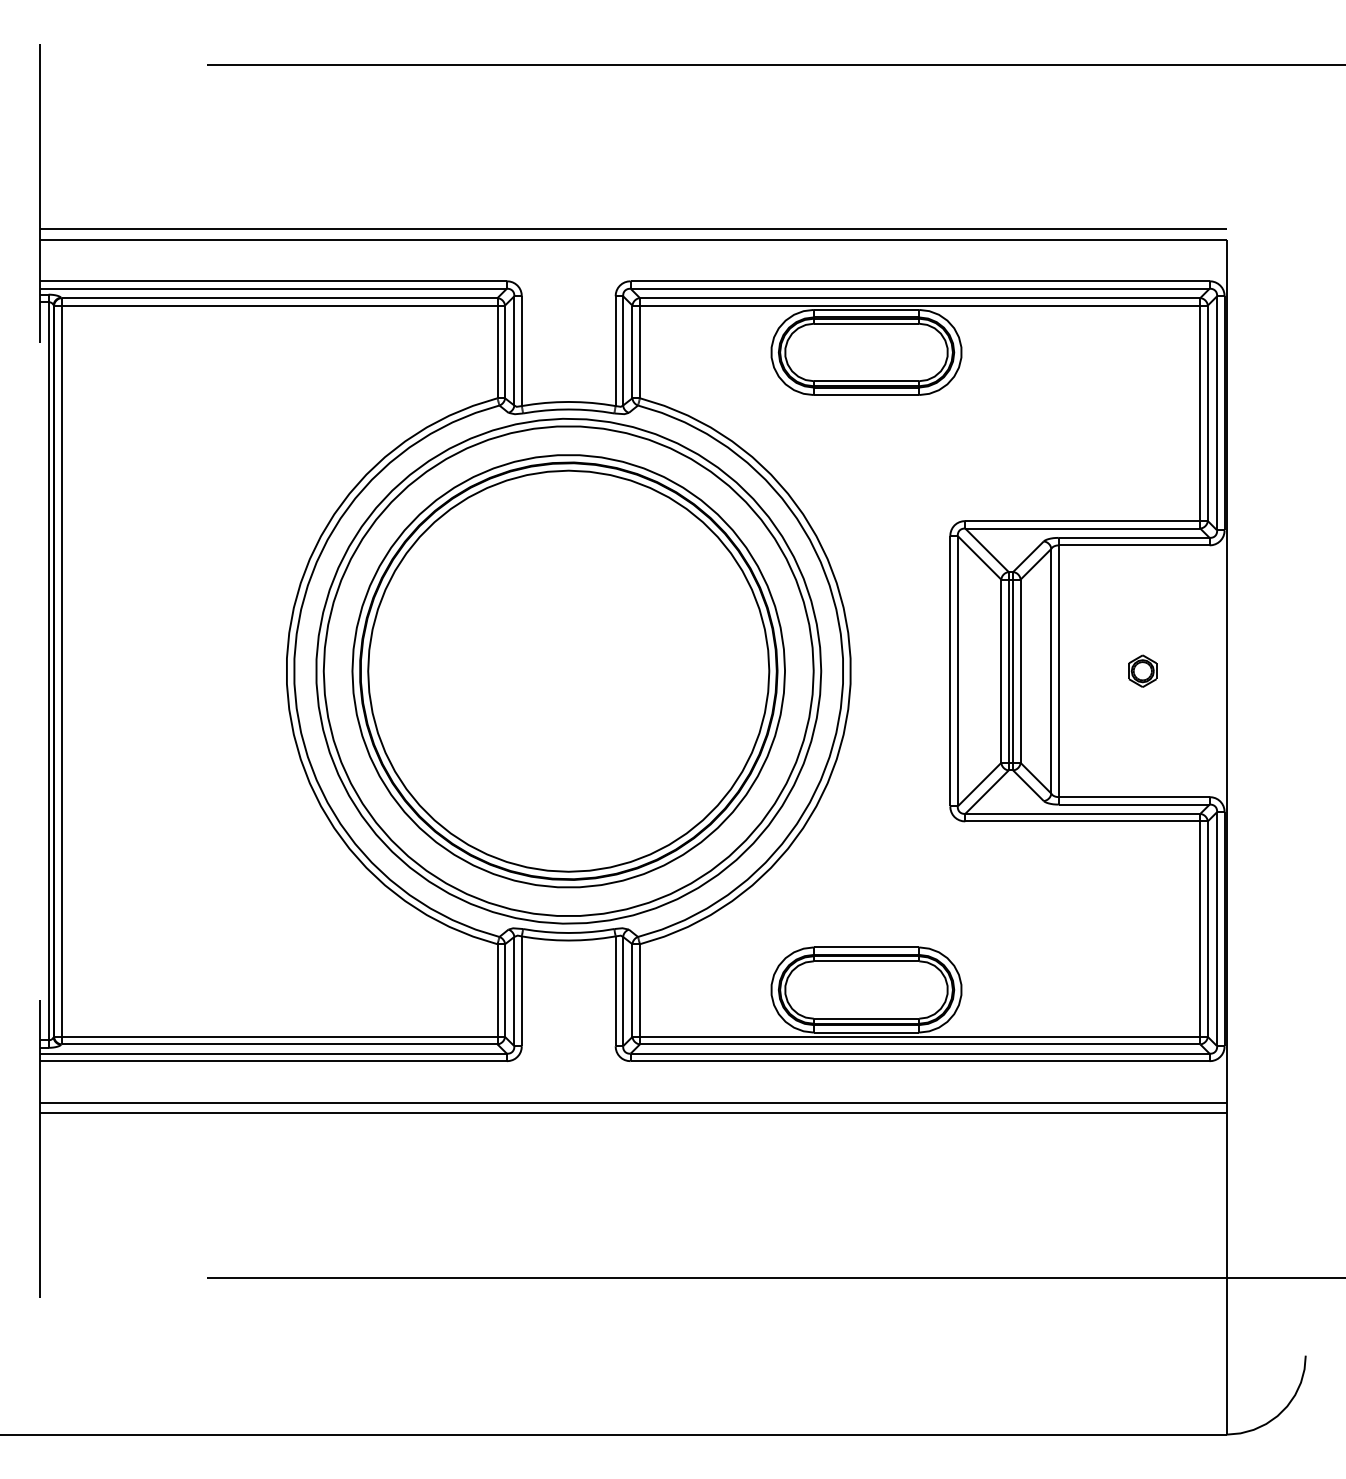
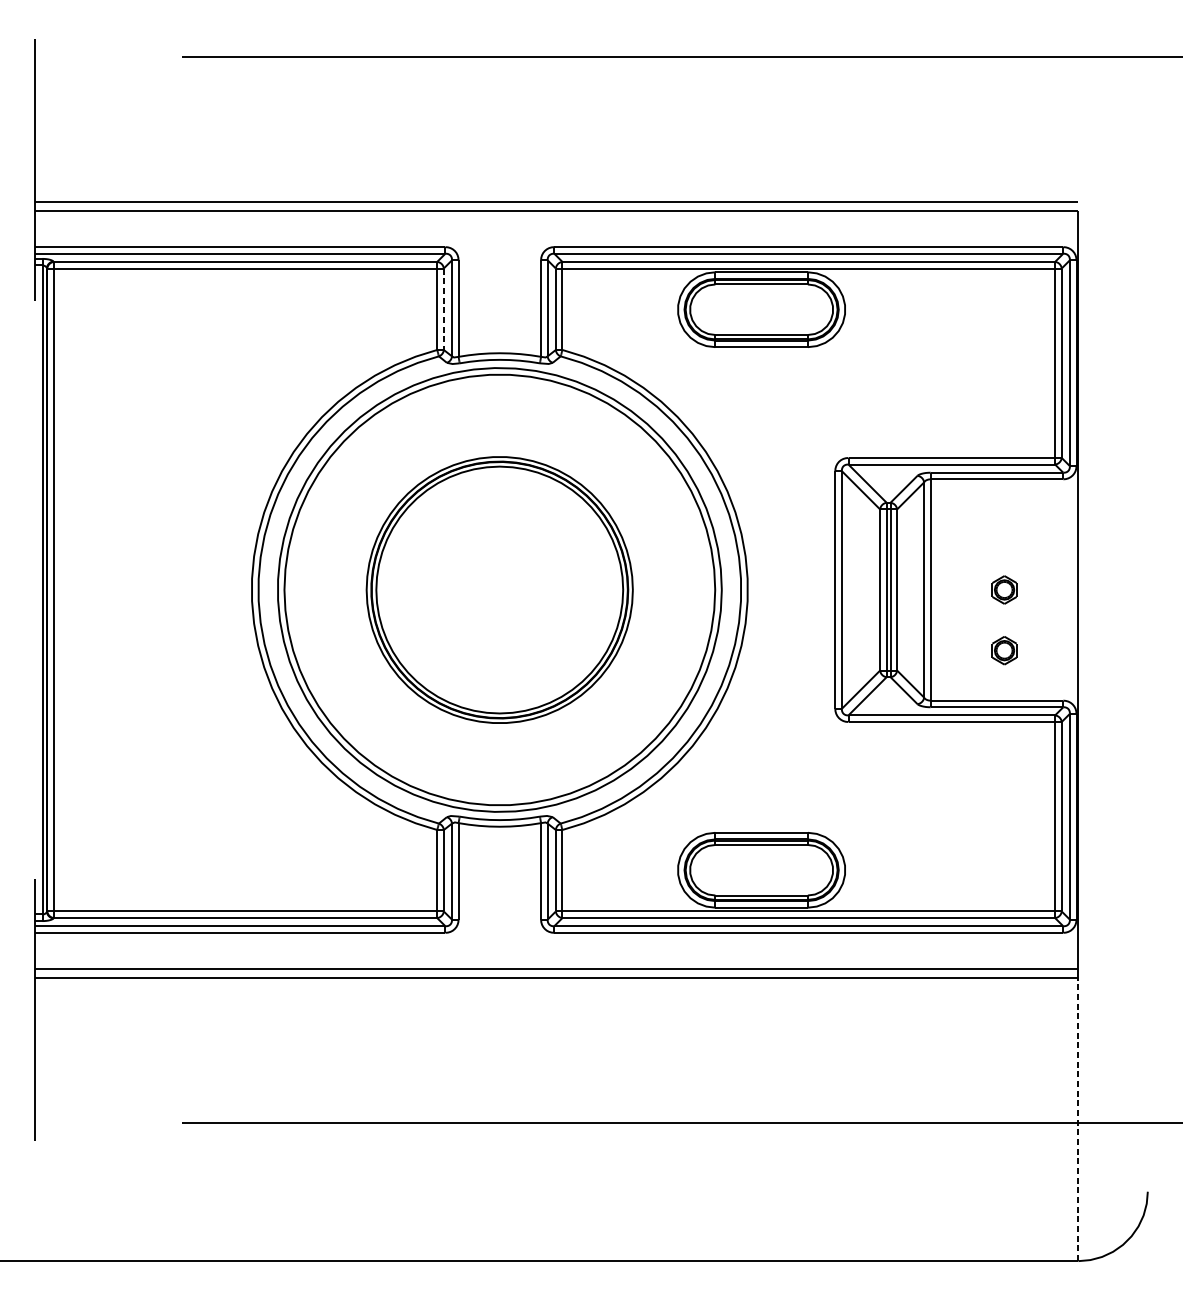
line: (505, 352) -> (444, 309), solid -> dashed
part: (568, 671) -> (499, 590), size x0.7
part: (1142, 739) -> (1004, 650), added
line: (1226, 1273) -> (1078, 1119), solid -> dashed

